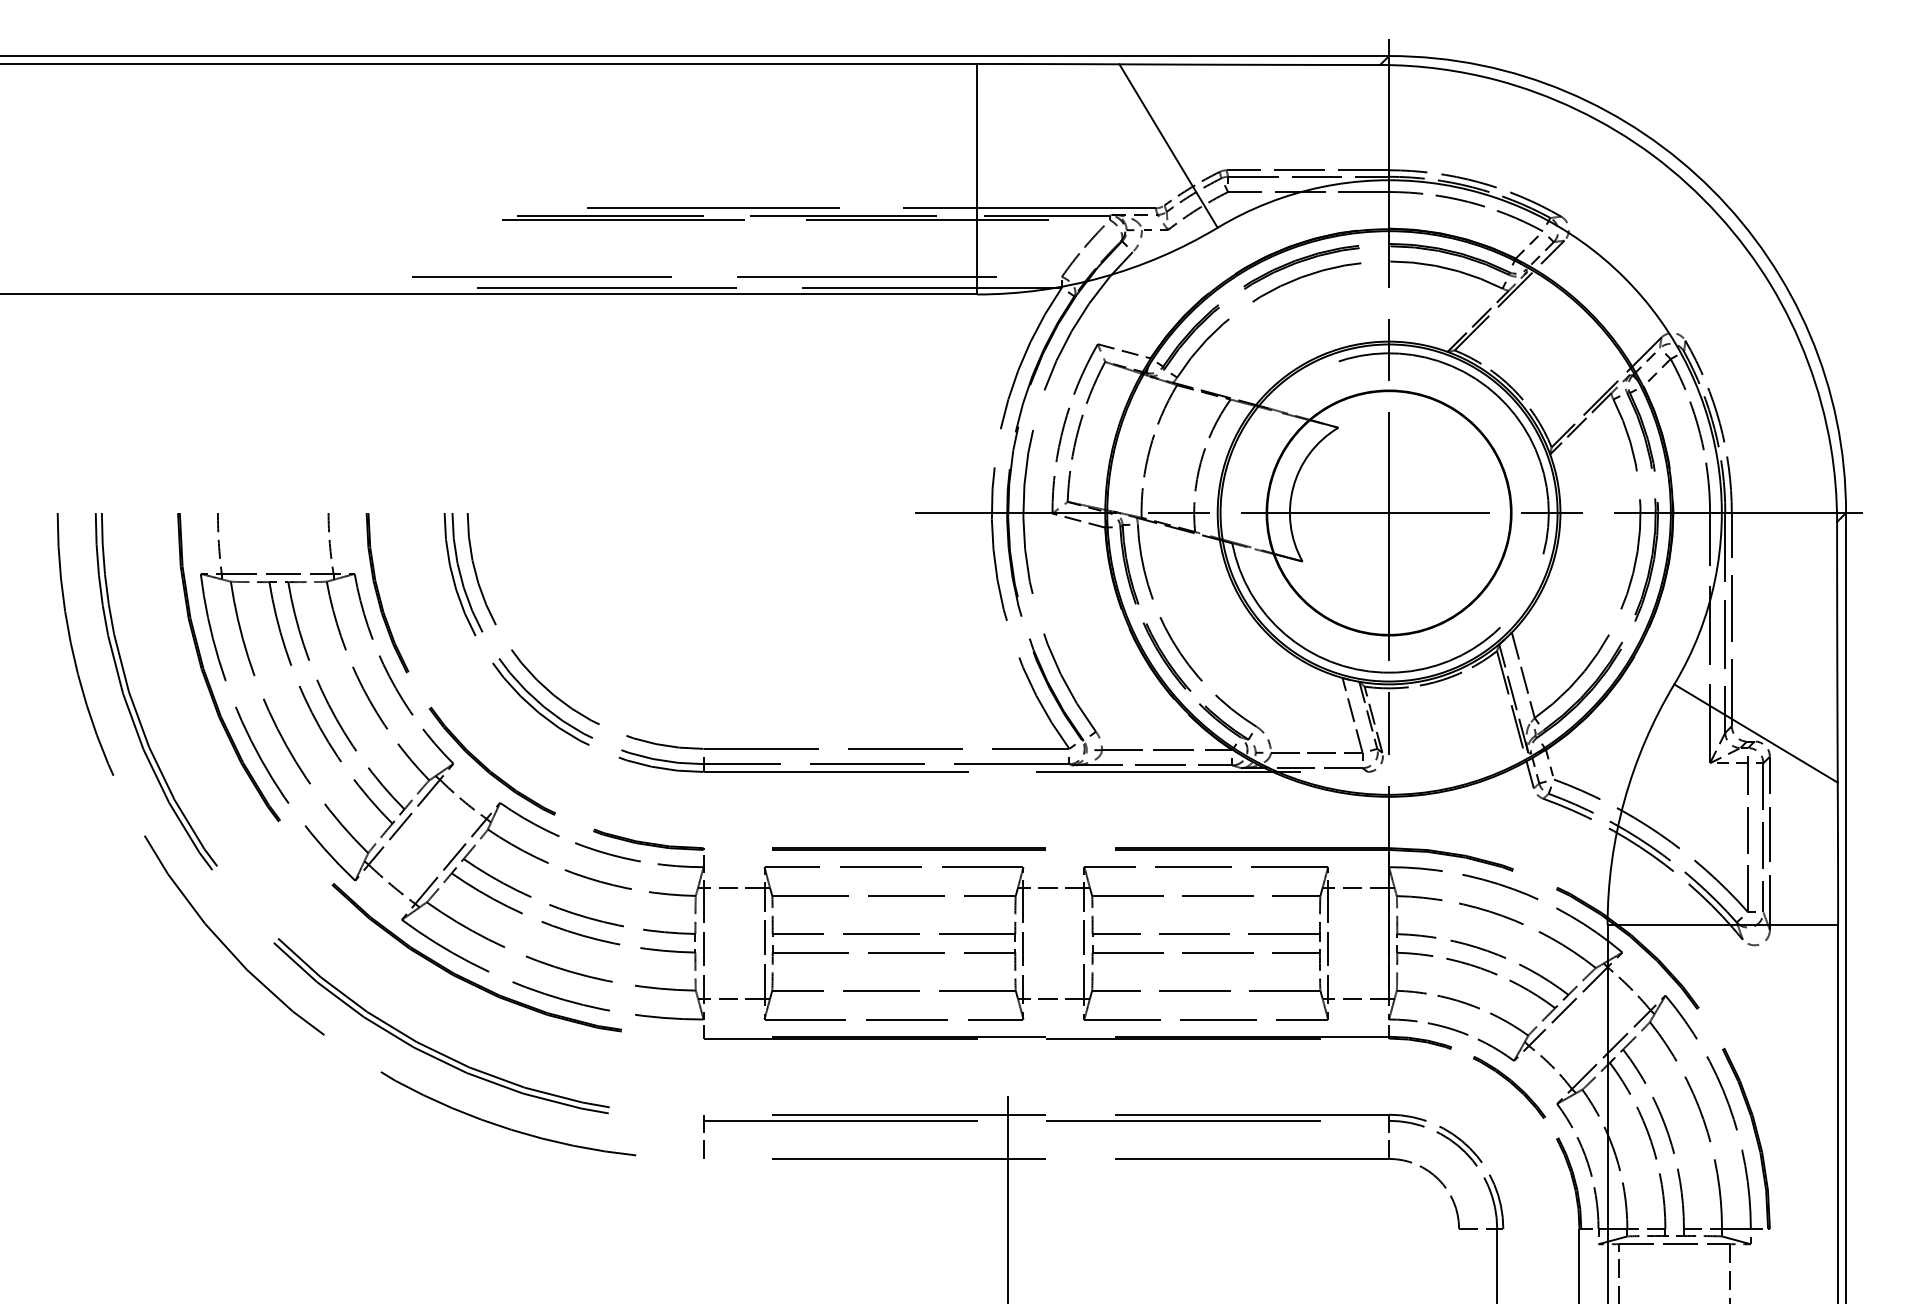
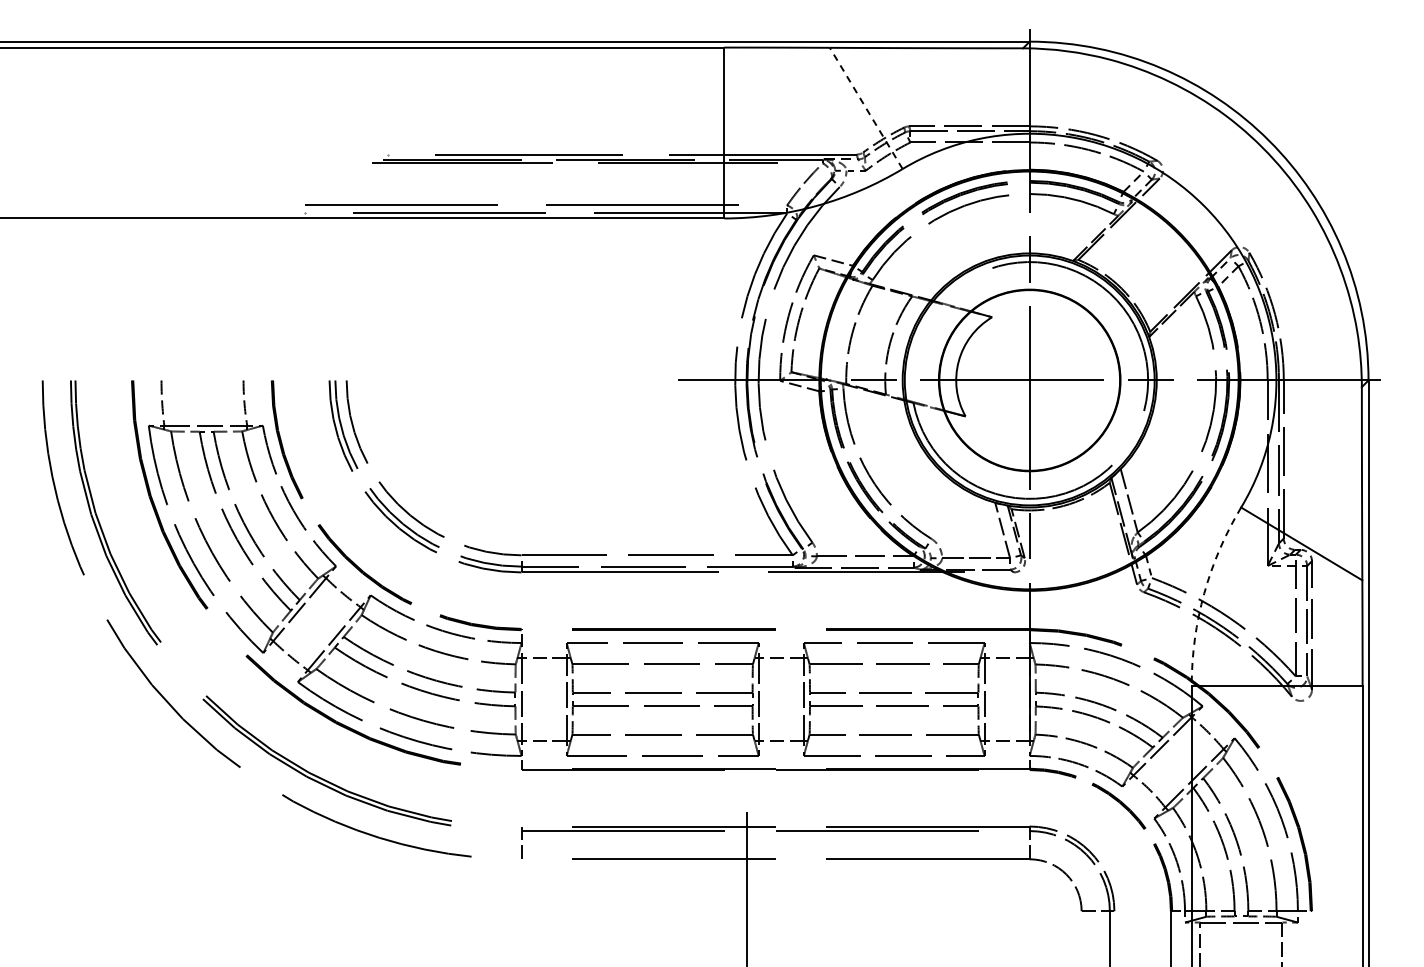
line: (1168, 146) -> (866, 108), solid -> dashed
arc: (1624, 800) -> (1204, 593), solid -> dashed

